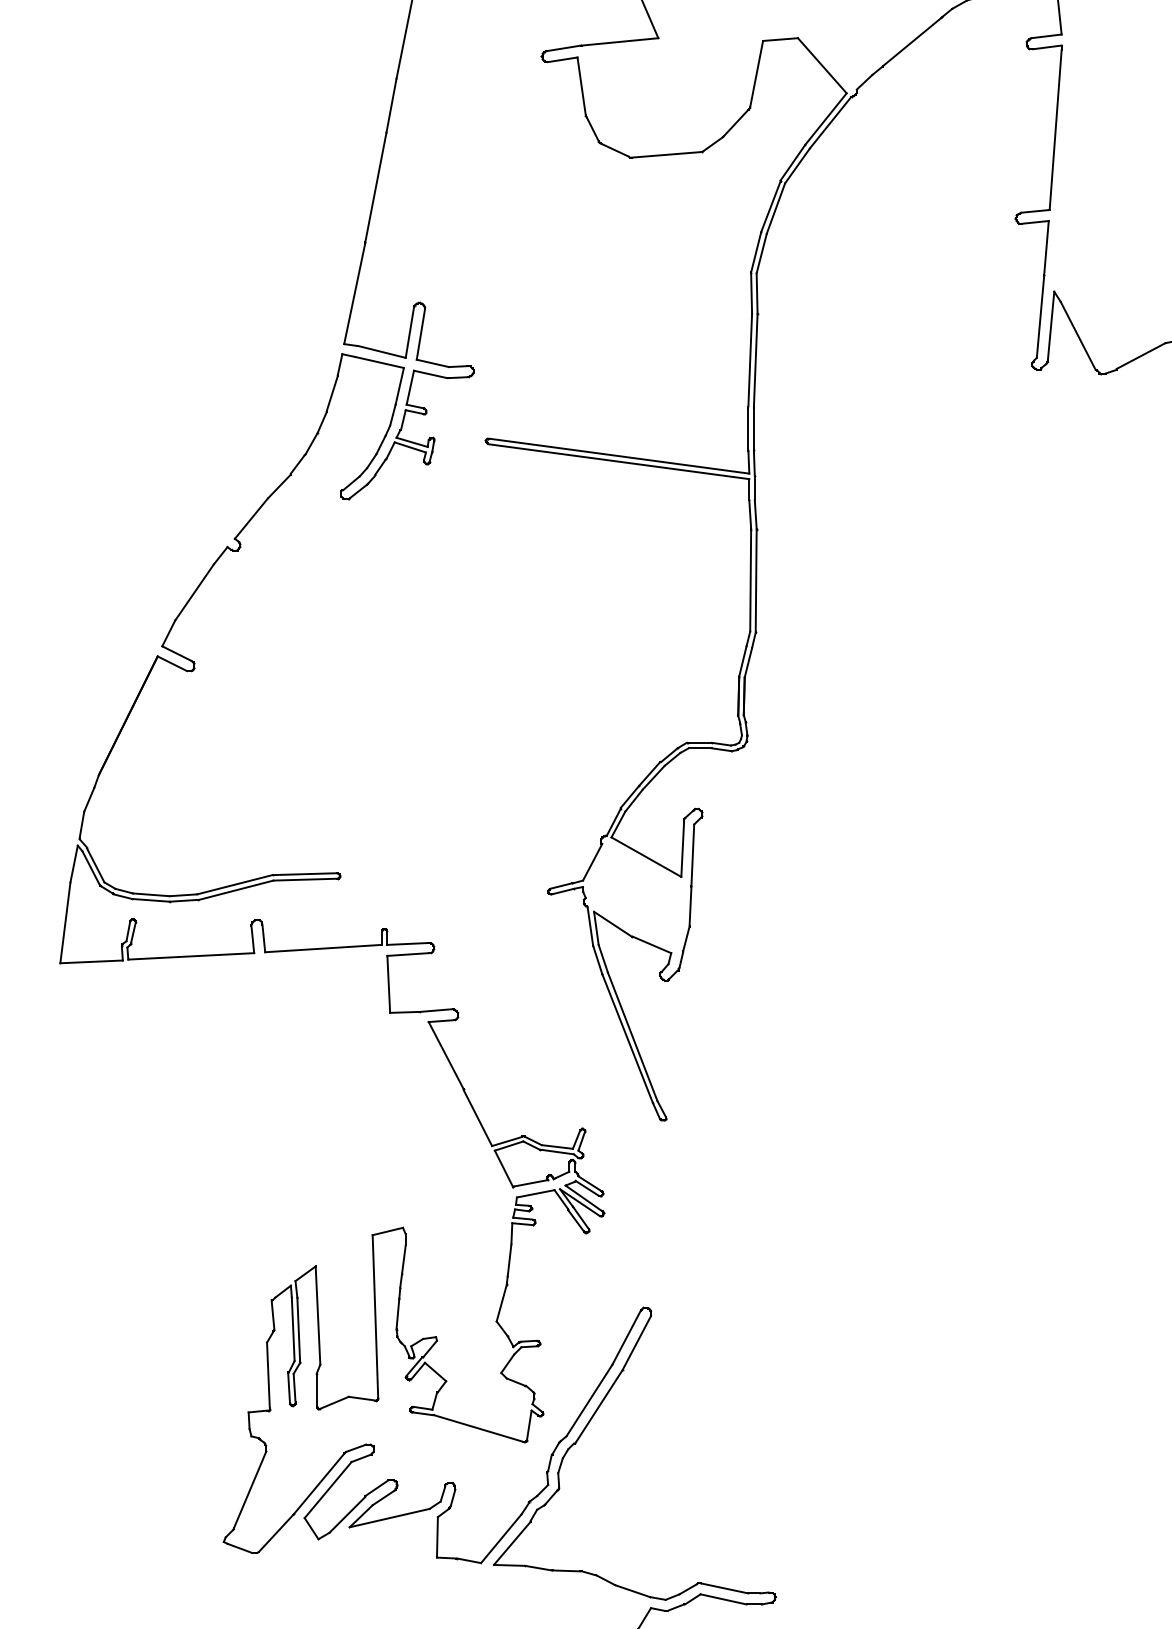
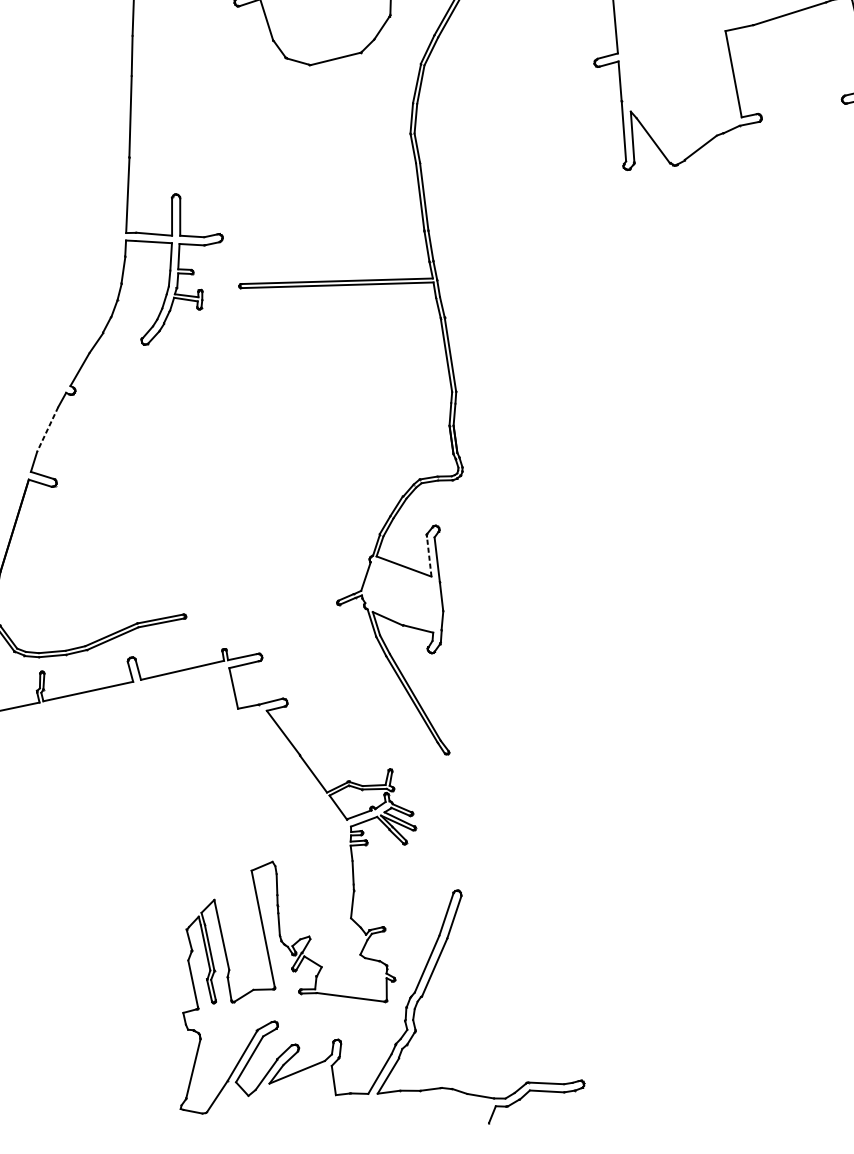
line: (194, 593) -> (47, 430), solid -> dashed
line: (682, 849) -> (429, 556), solid -> dashed

